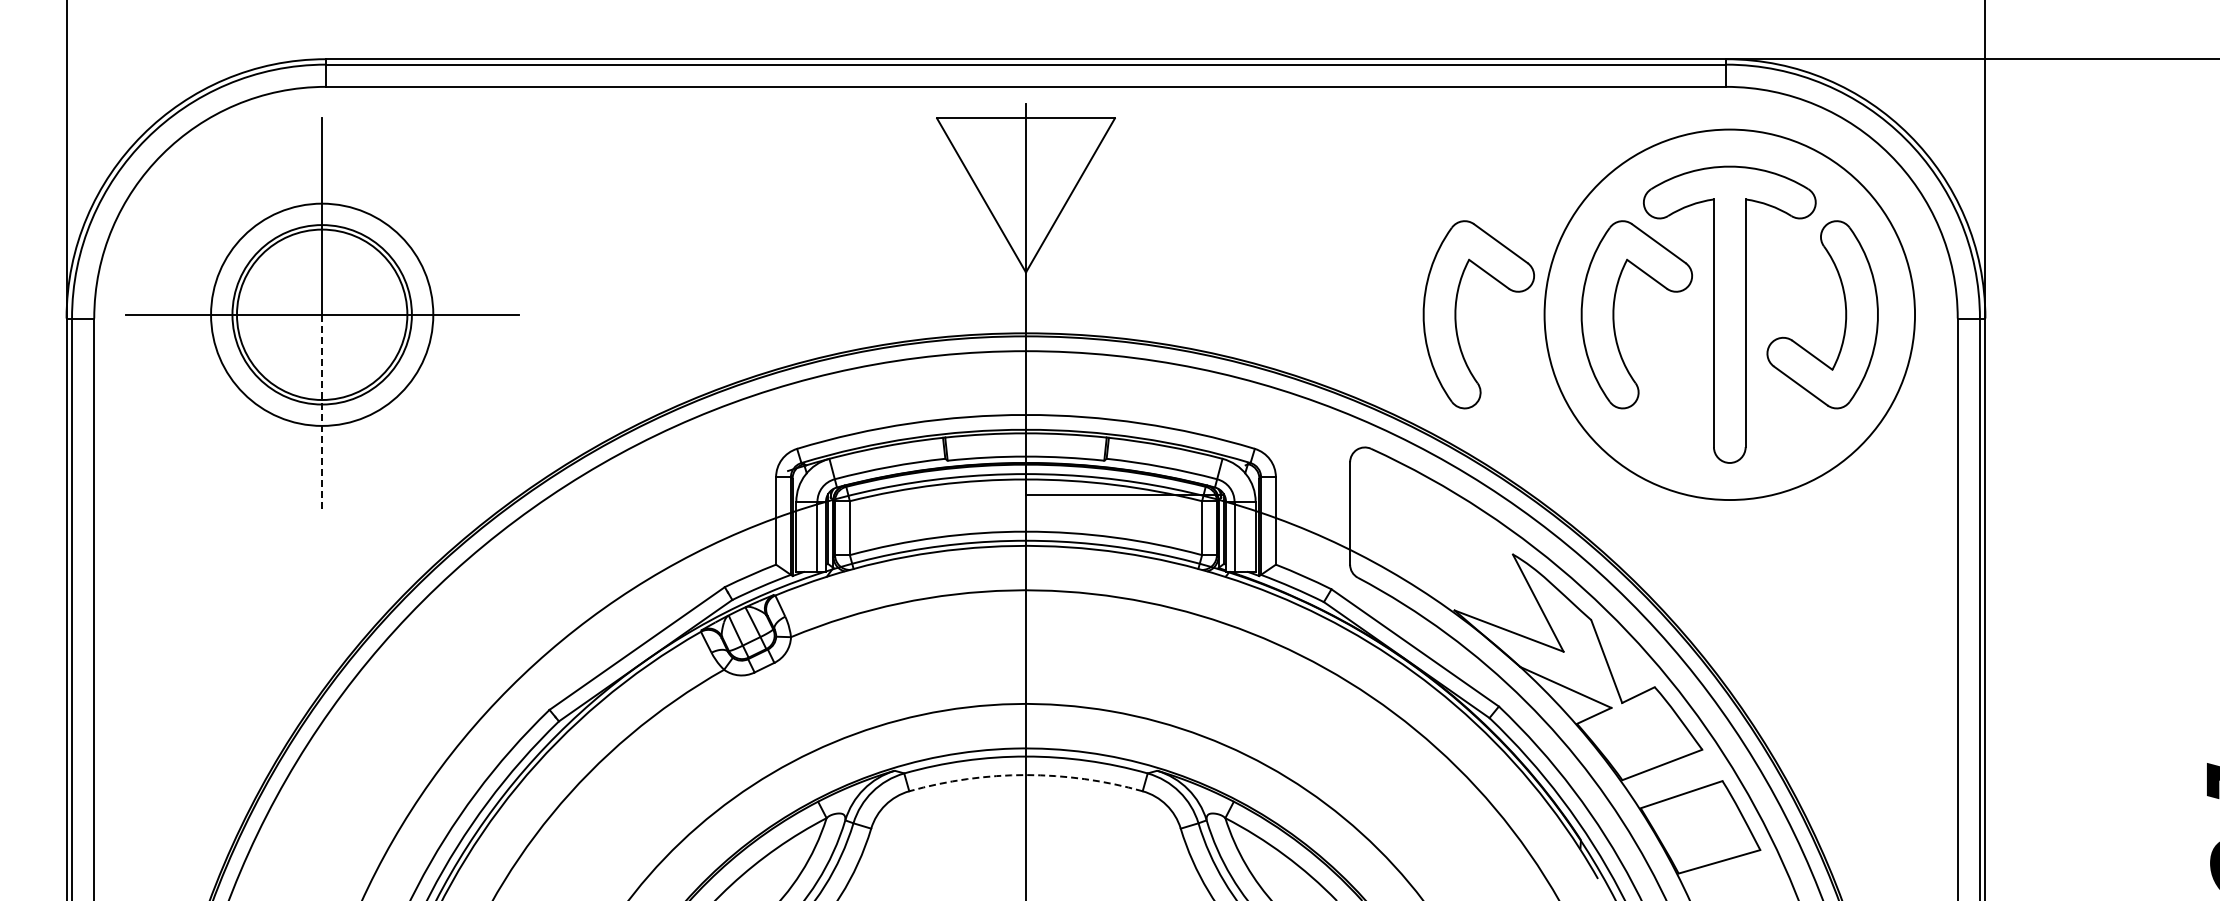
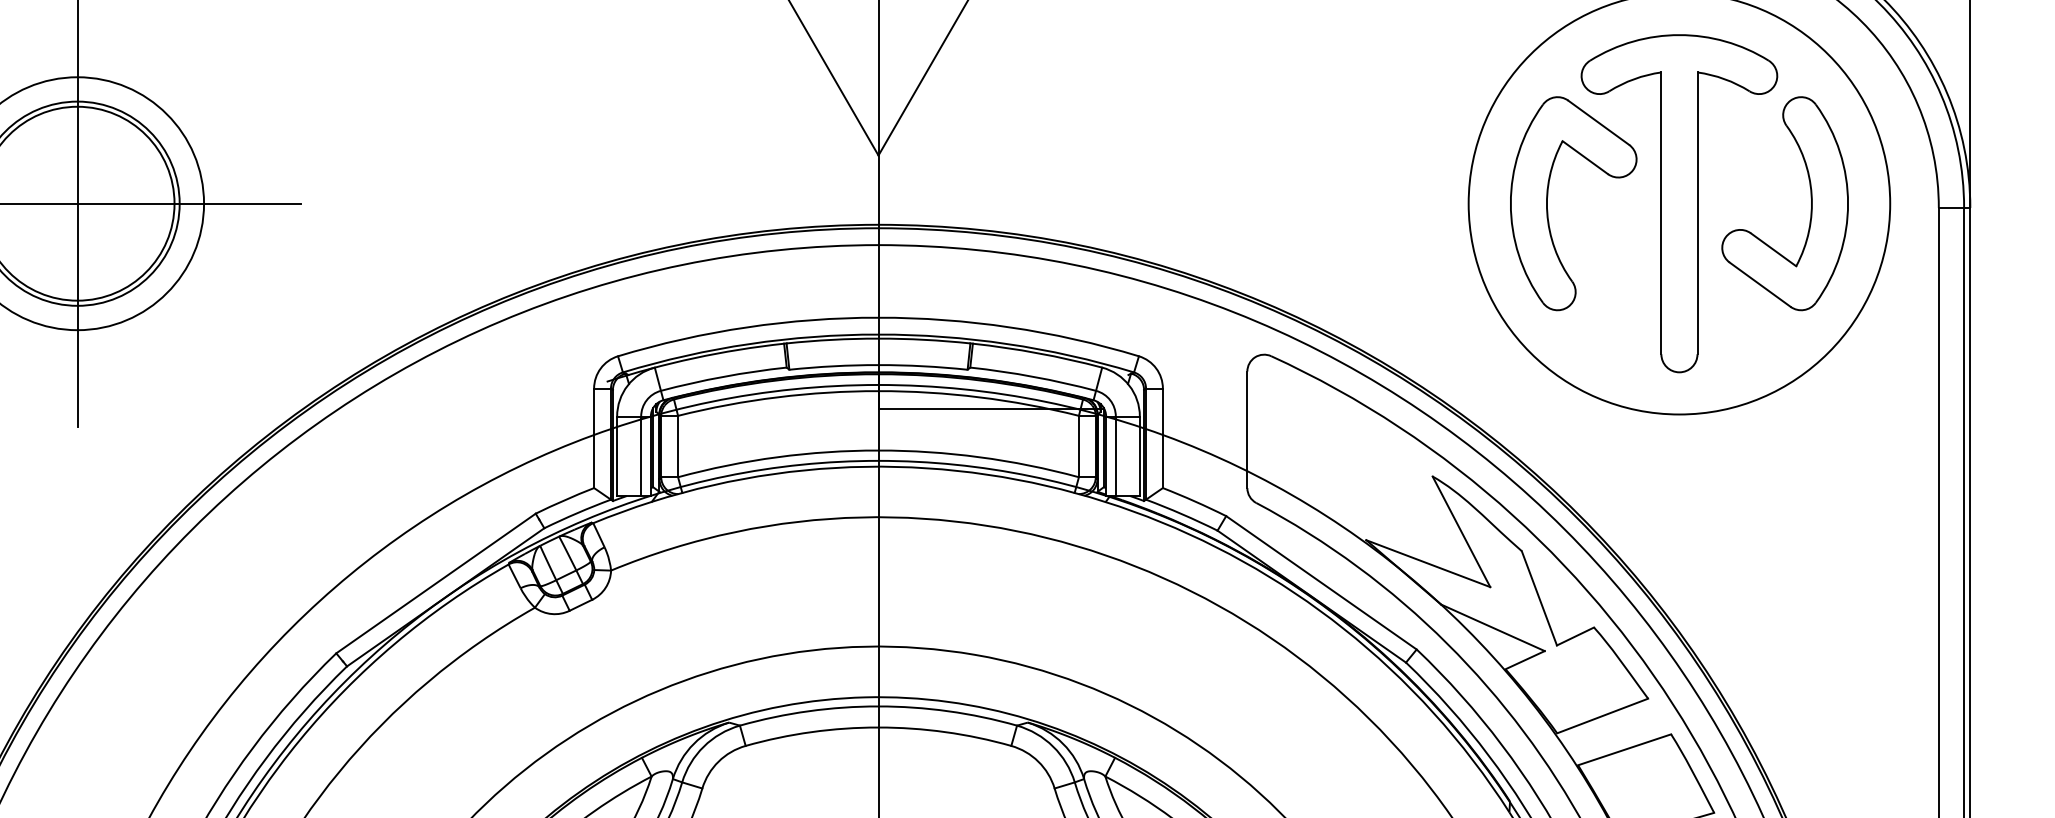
part: (1456, 314) -> (1368, 203), removed
line: (322, 413) -> (77, 316), dashed -> solid
arc: (1025, 775) -> (877, 727), dashed -> solid

